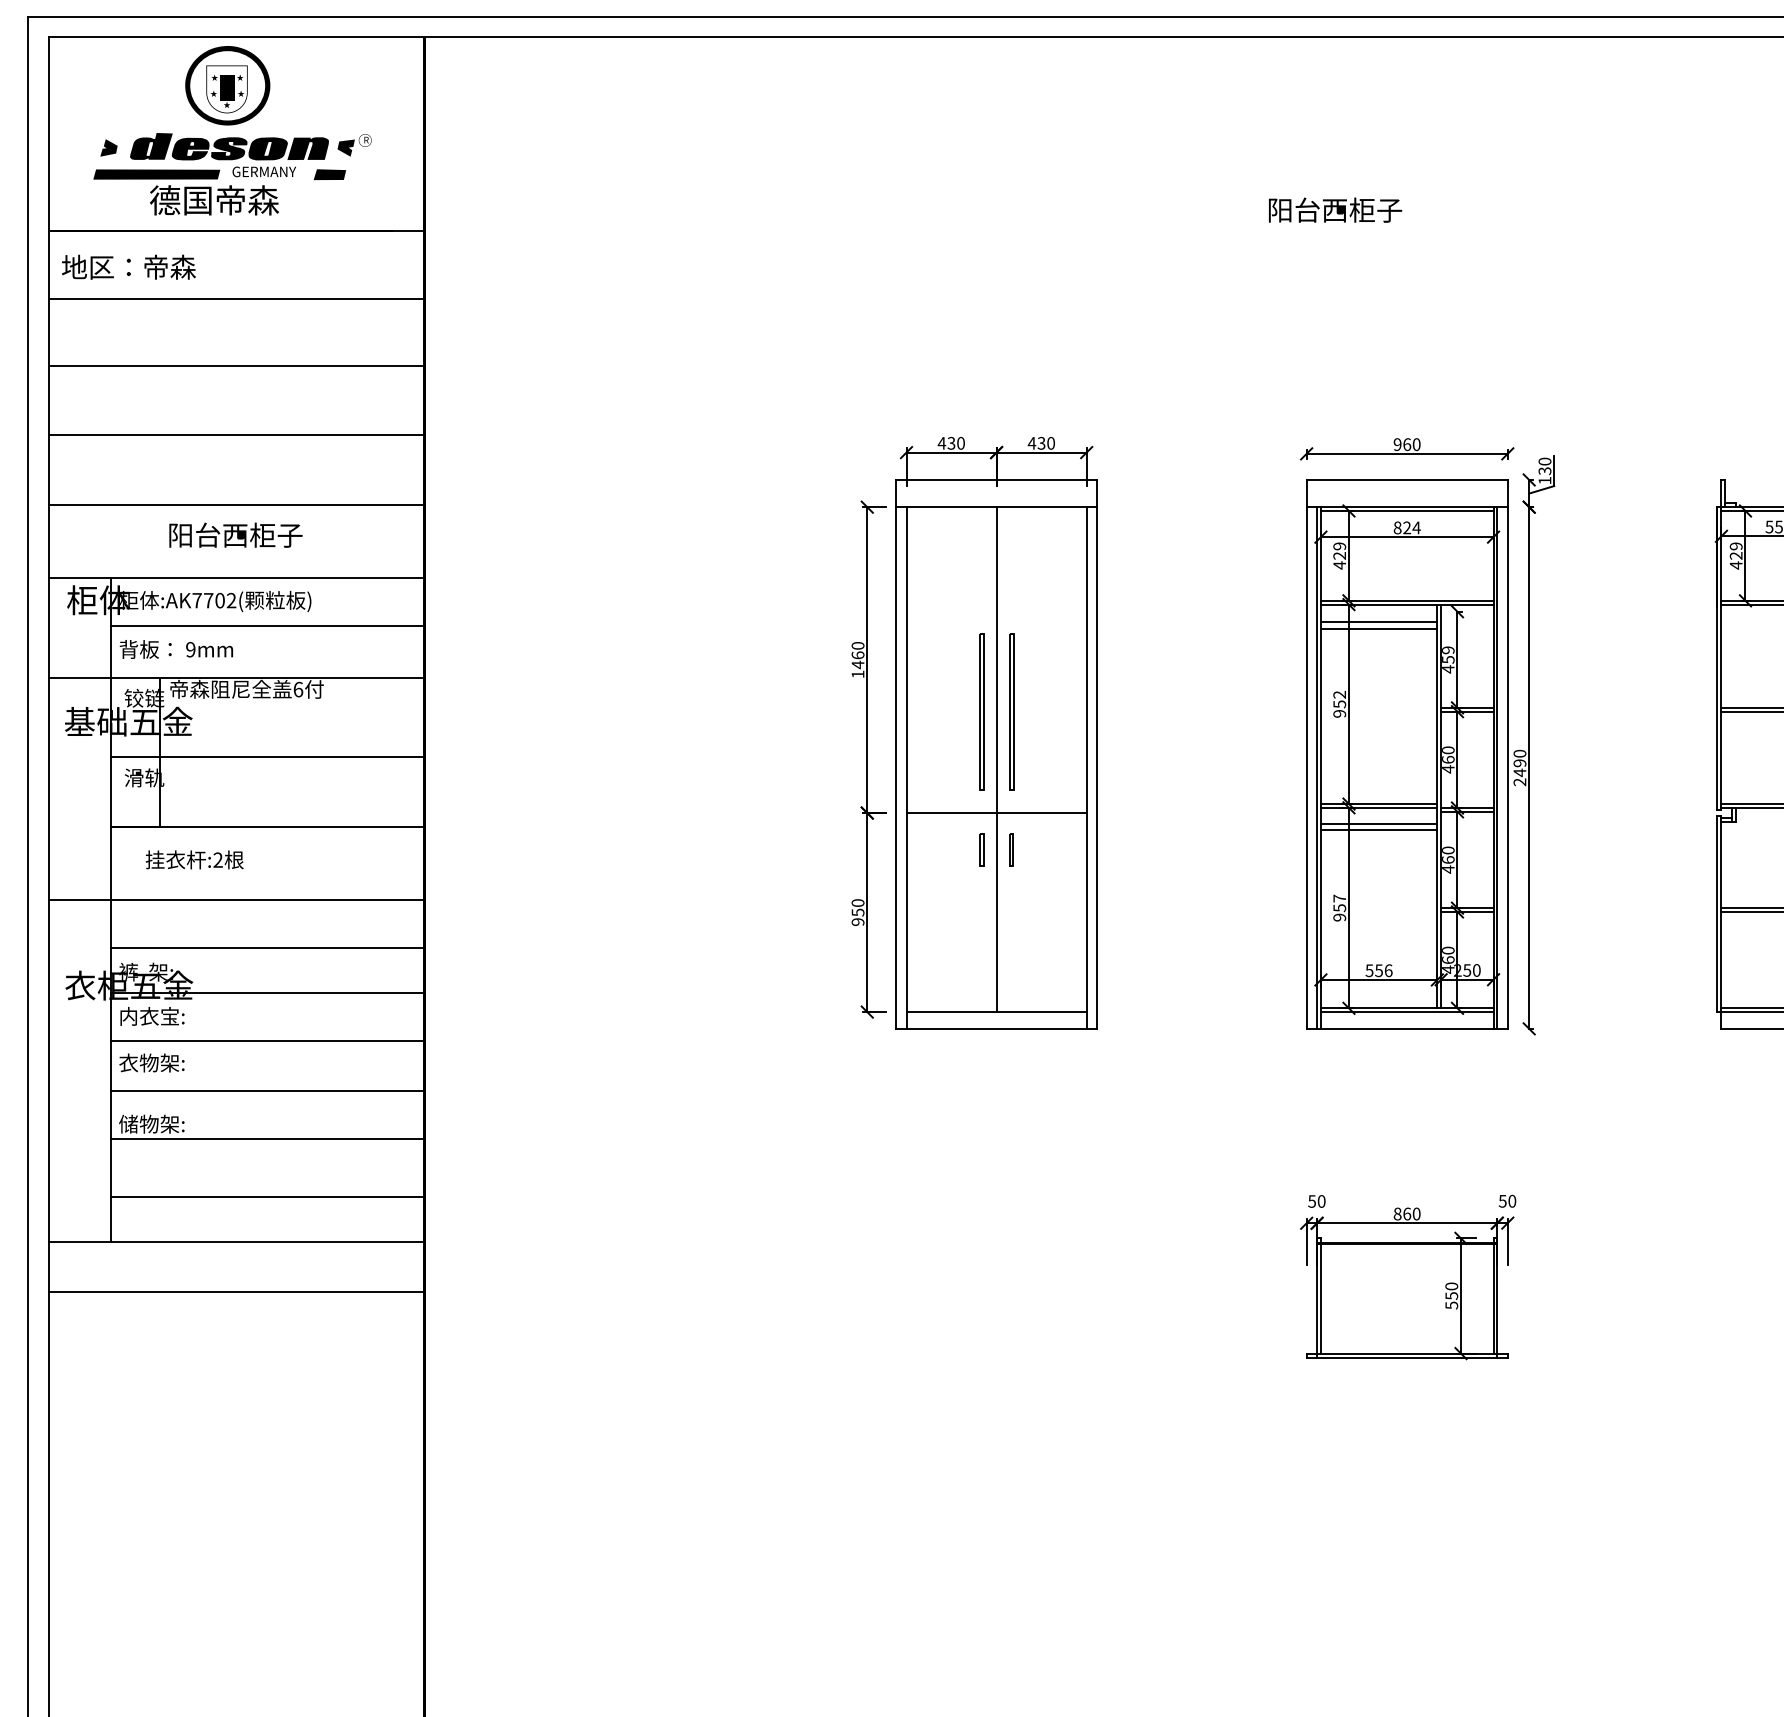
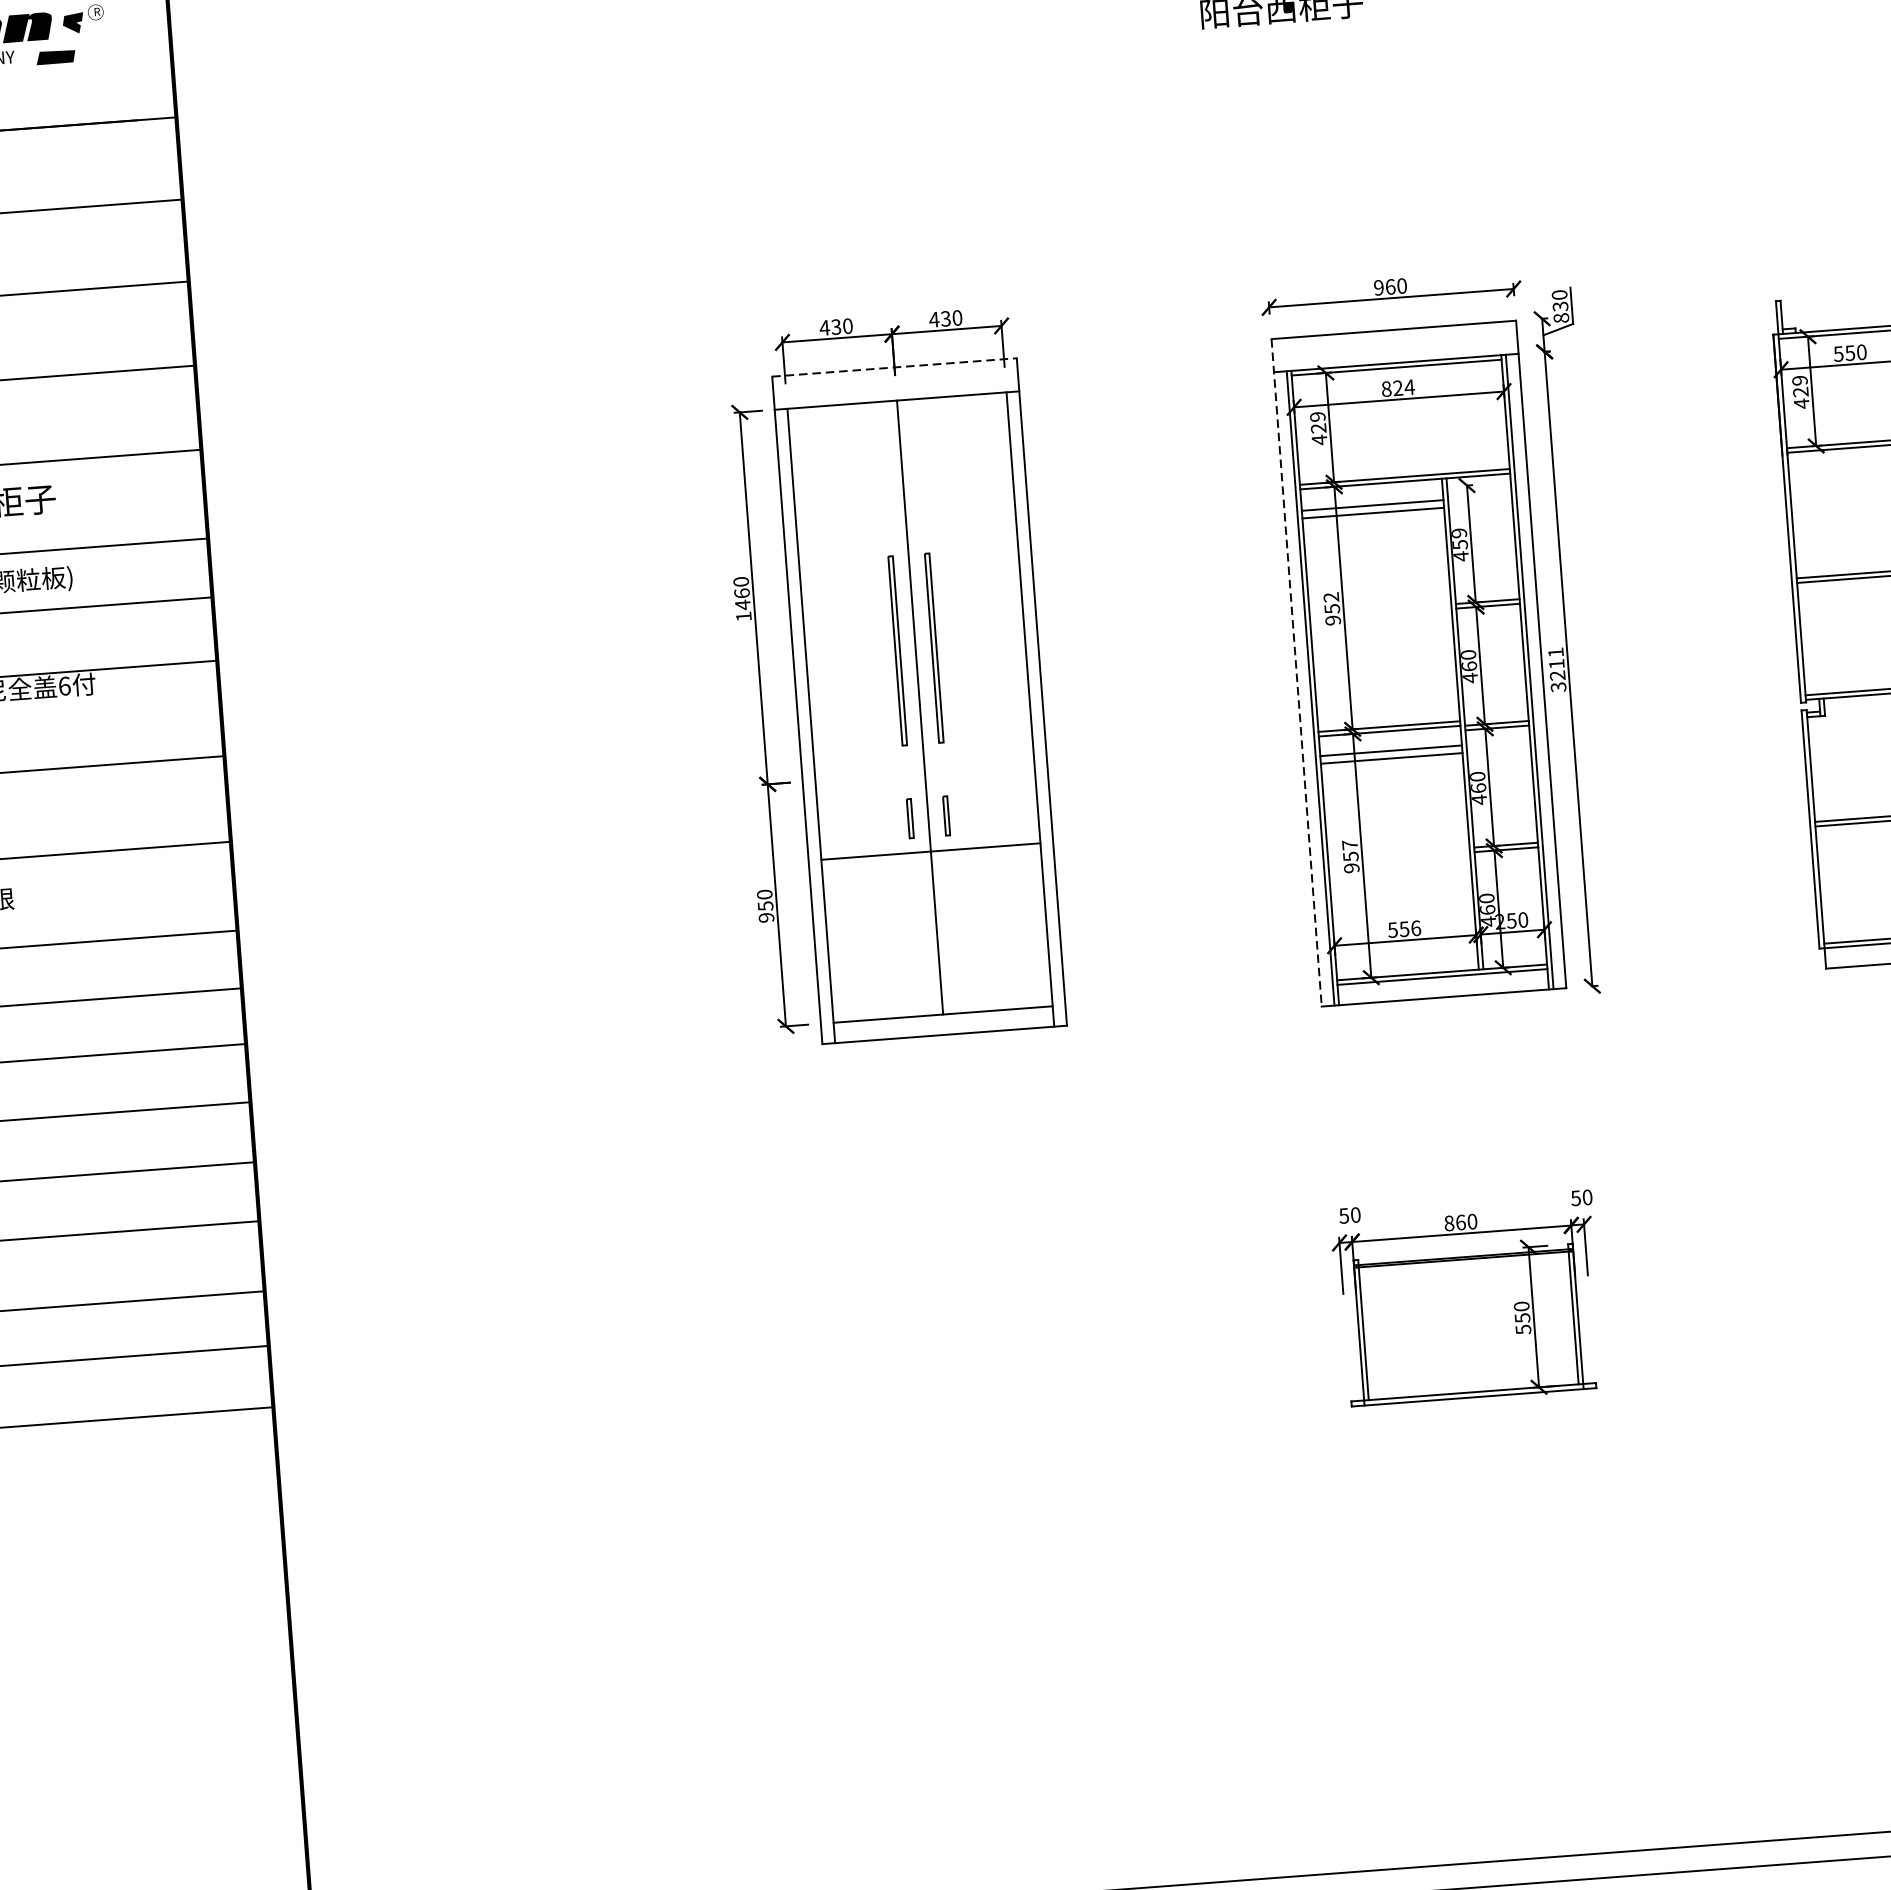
line: (996, 479) -> (894, 366), solid -> dashed
text: (1544, 480) -> (1560, 318), 130 -> 830
line: (1306, 754) -> (1296, 672), solid -> dashed
text: (1519, 767) -> (1556, 669), 2490 -> 3211
line: (996, 813) -> (930, 852), moved

